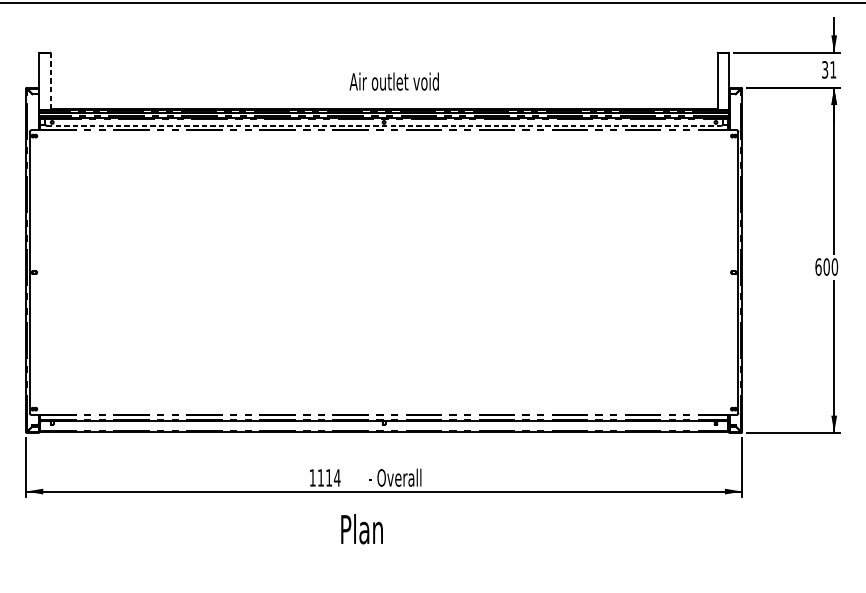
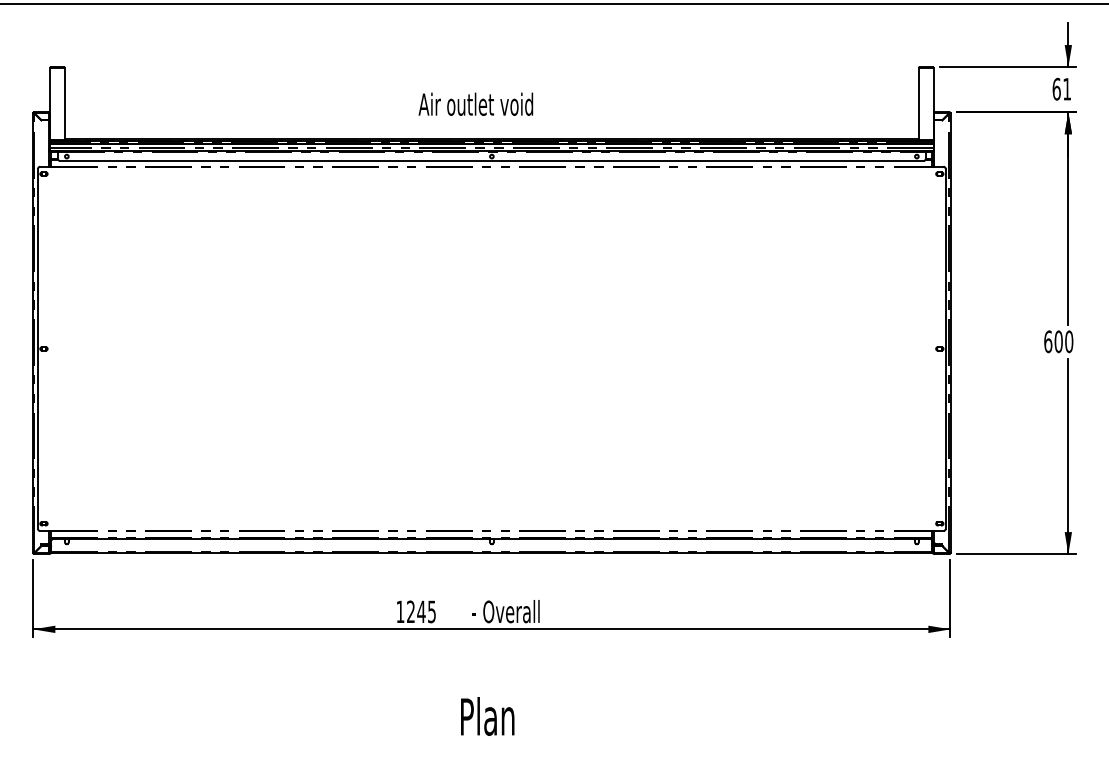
text: (824, 69) -> (1056, 88), 31 -> 61
line: (50, 80) -> (64, 103), dashed -> solid
text: (393, 80) -> (475, 103), moved
line: (383, 126) -> (491, 161), dashed -> solid
text: (329, 477) -> (421, 611), 1114 -> 1245
text: (361, 529) -> (487, 716), moved

